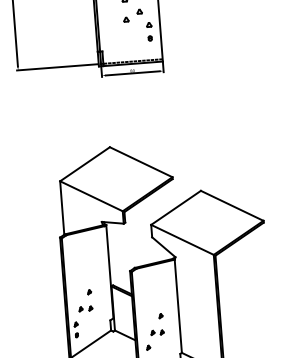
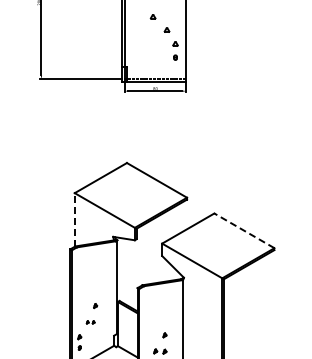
part: (125, 19) -> (152, 36), removed
line: (232, 205) -> (244, 230), solid -> dashed
line: (61, 207) -> (74, 219), solid -> dashed
part: (85, 309) -> (90, 322), size x0.6

